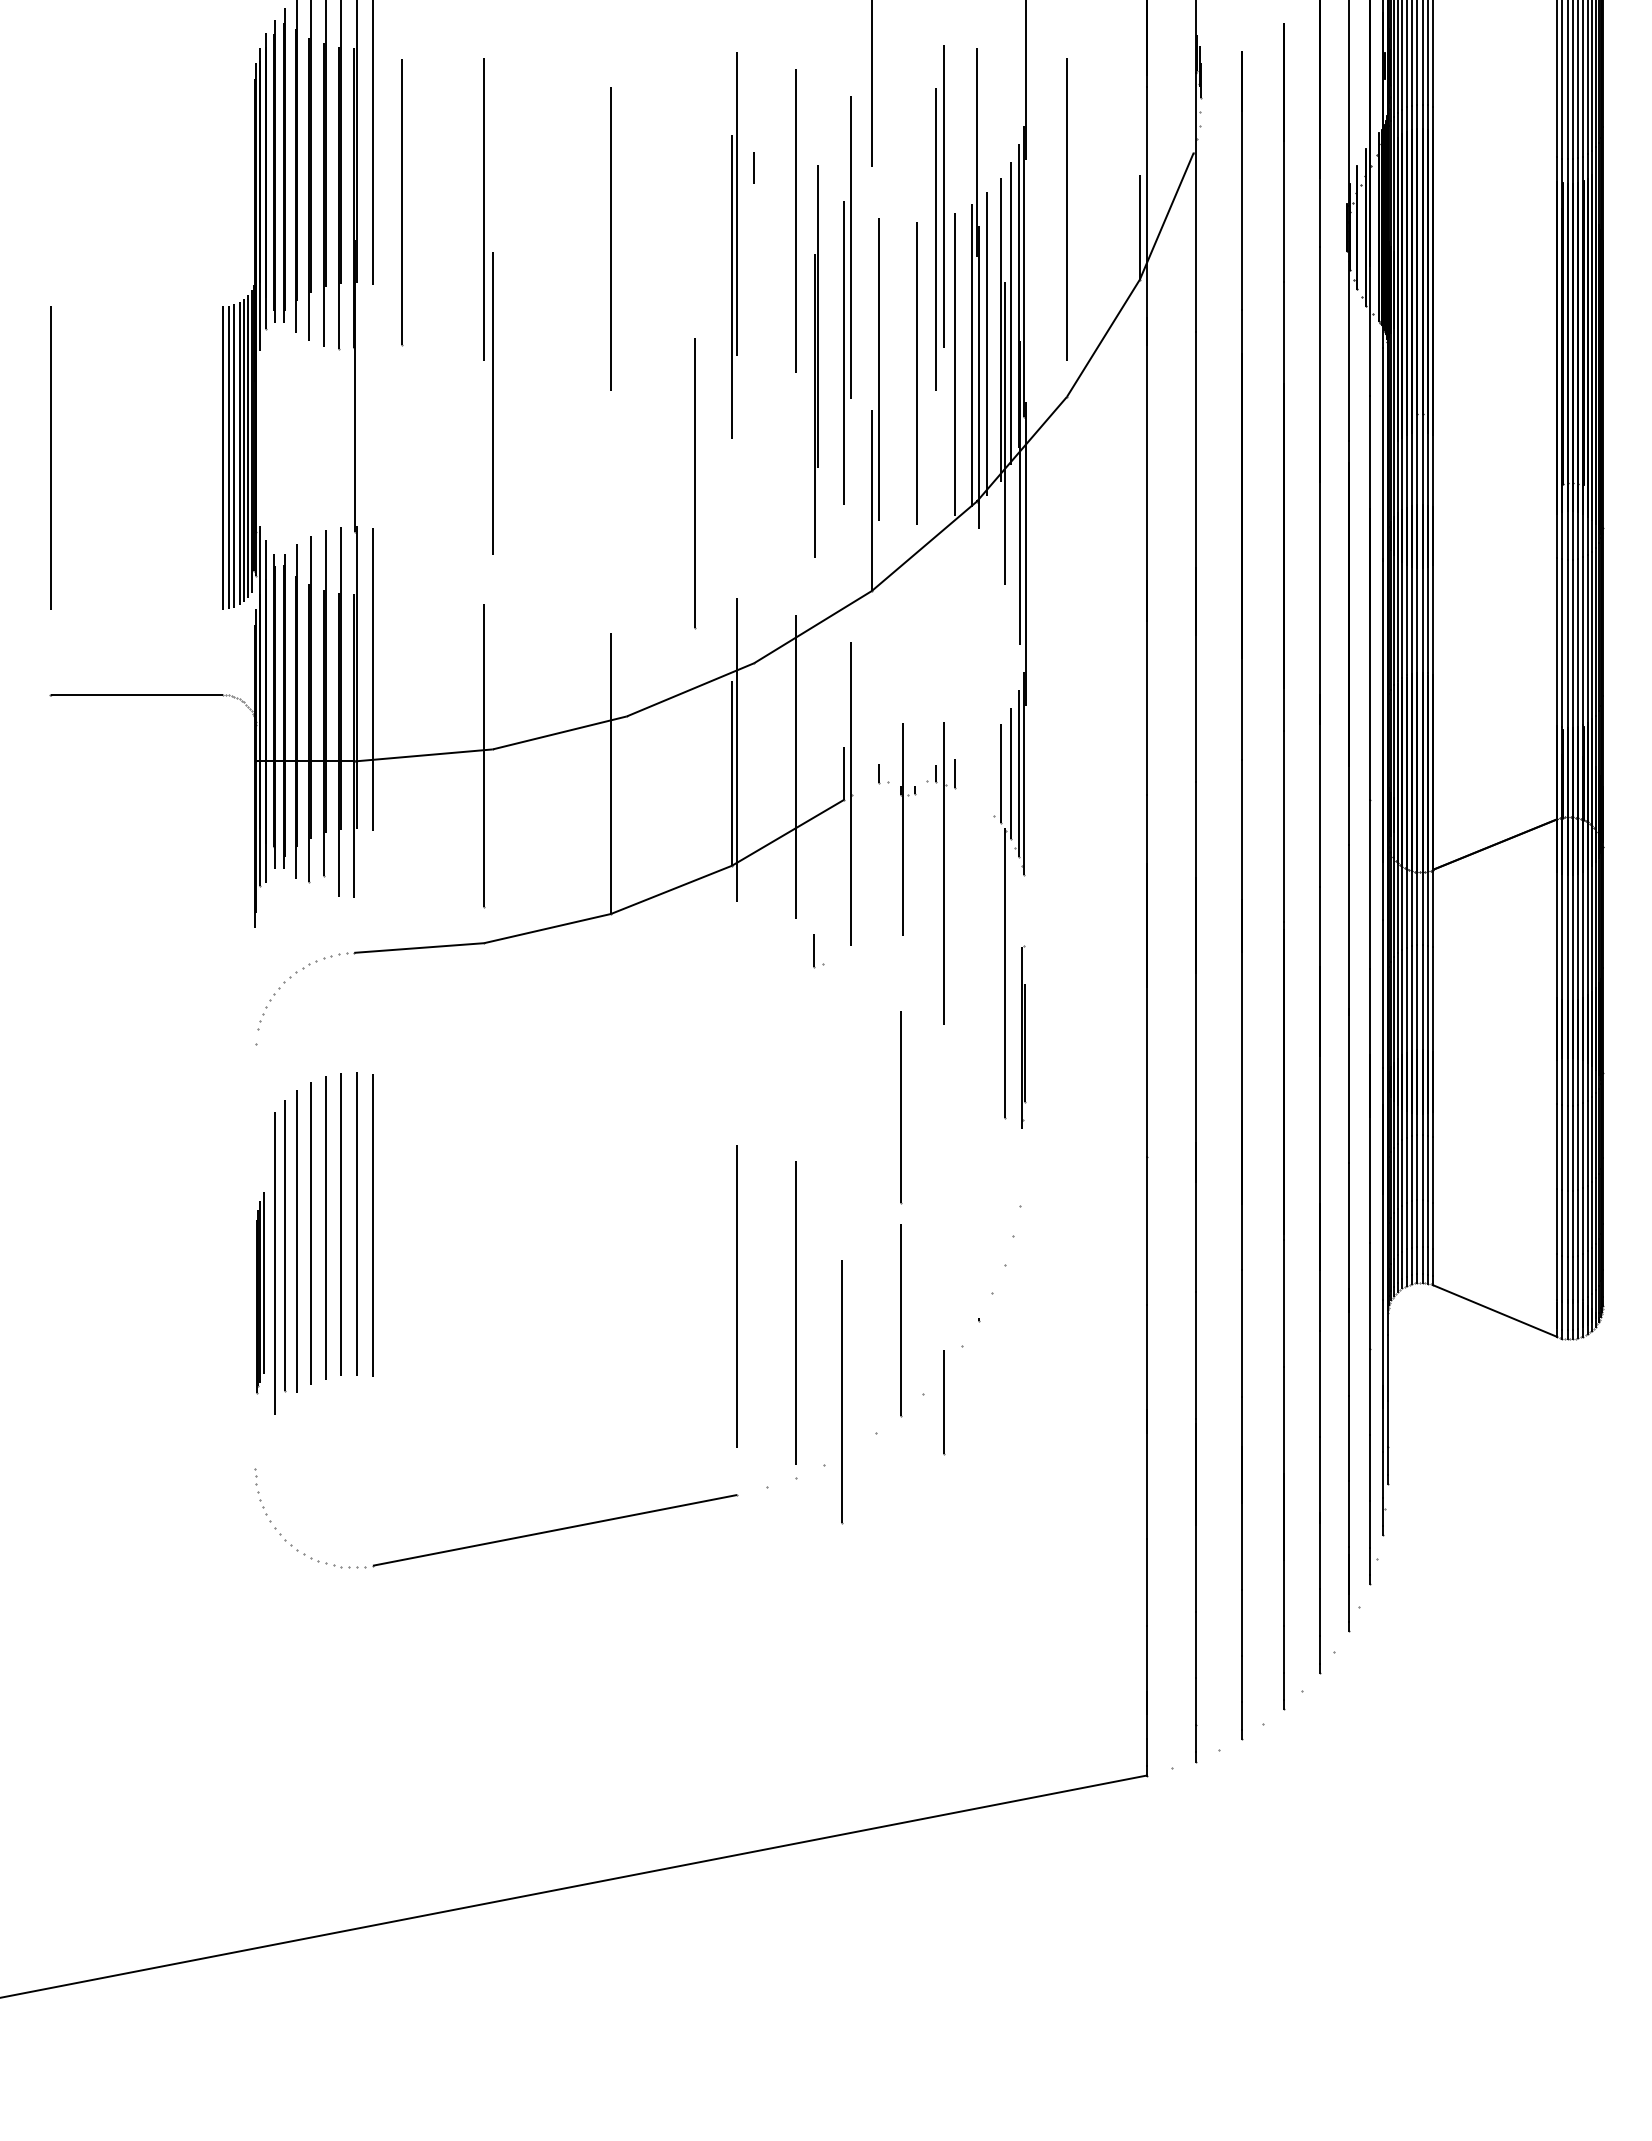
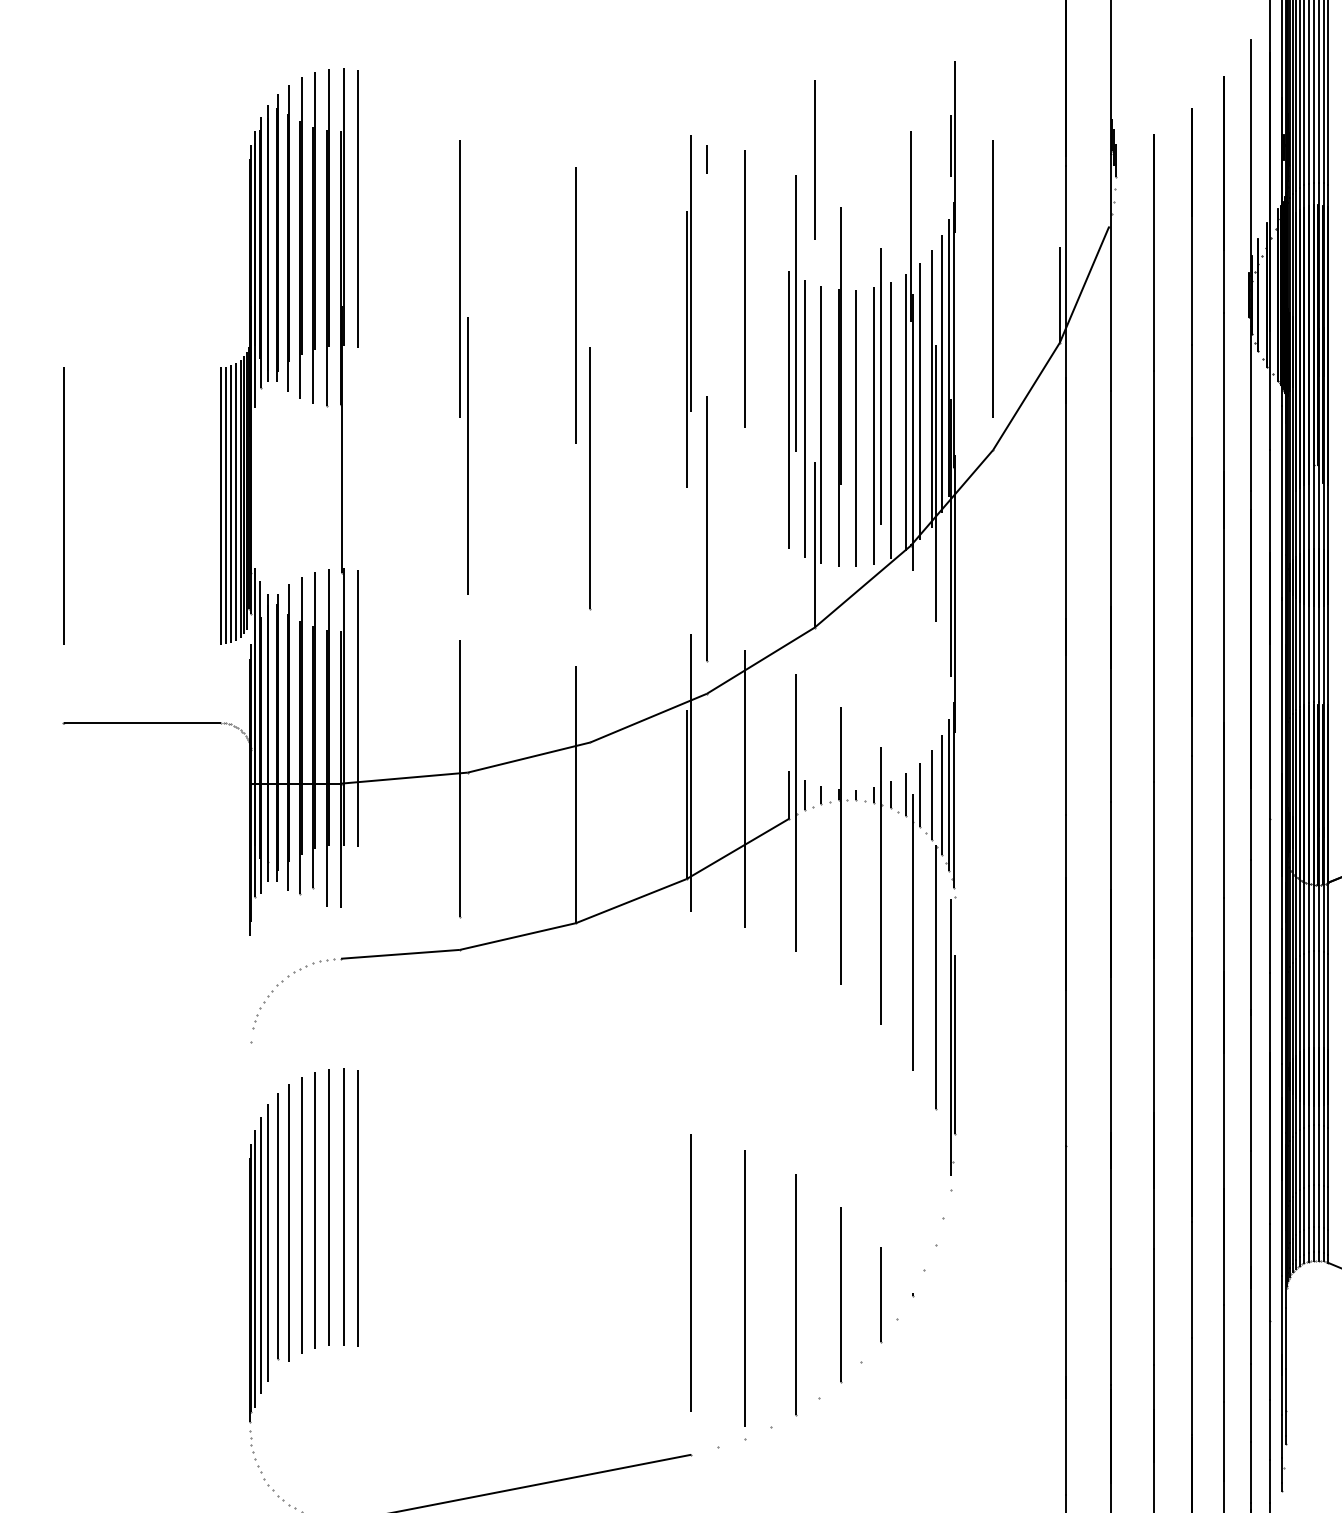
line: (1020, 64) -> (950, 145), added
line: (753, 167) -> (706, 158), moved
line: (402, 202) -> (591, 479), moved
part: (939, 217) -> (876, 405), moved
part: (816, 361) -> (839, 387), moved
line: (860, 362) -> (804, 418), added
line: (695, 483) -> (707, 529), moved
part: (907, 829) -> (847, 845), size x1.43
part: (975, 906) -> (909, 916), added
part: (818, 951) -> (808, 795), moved
part: (1023, 1037) -> (953, 1036), size x1.67
line: (901, 1107) -> (841, 1100), removed
part: (260, 1292) -> (255, 1269), size x1.67
line: (842, 1392) -> (795, 1295), moved
line: (944, 1402) -> (881, 1295), moved

